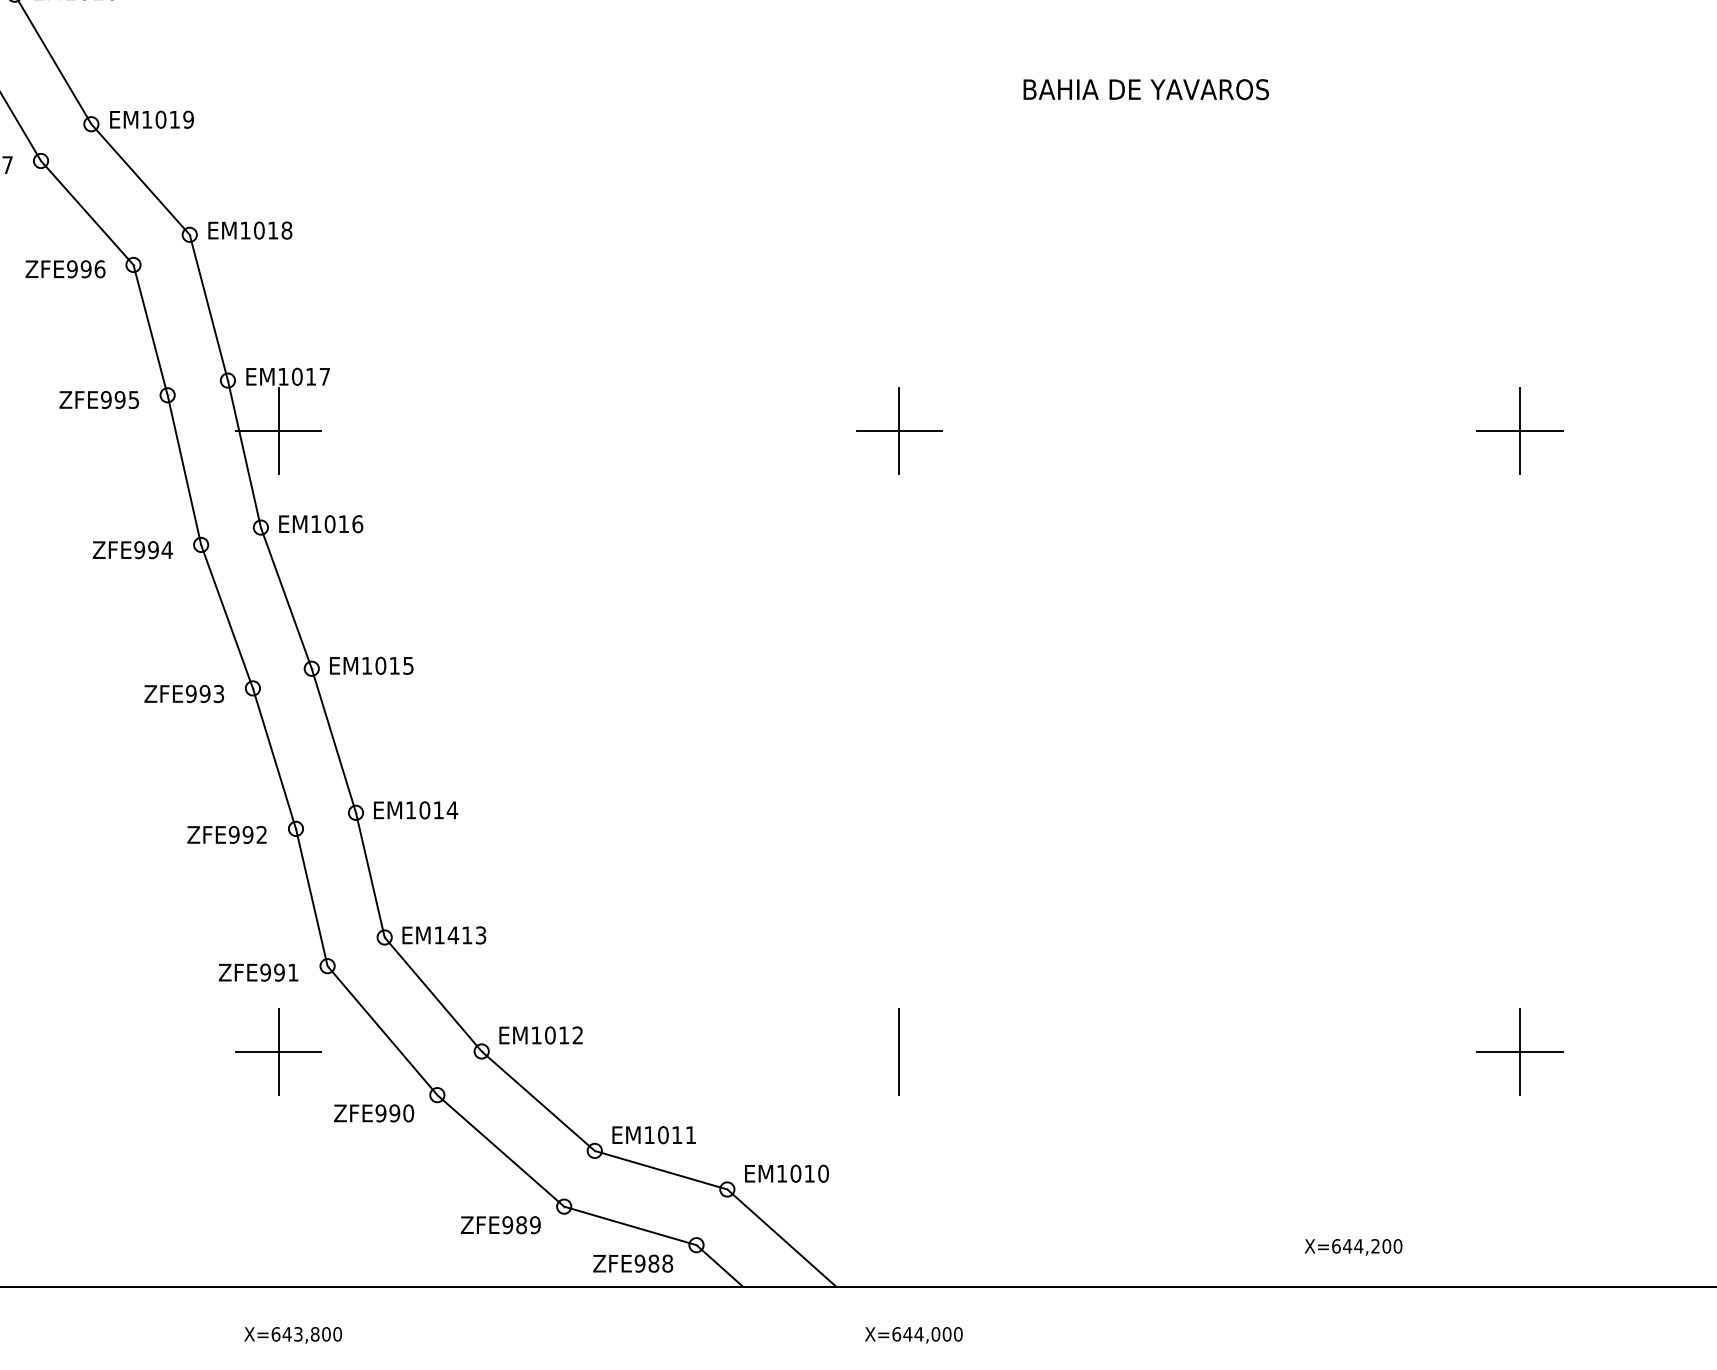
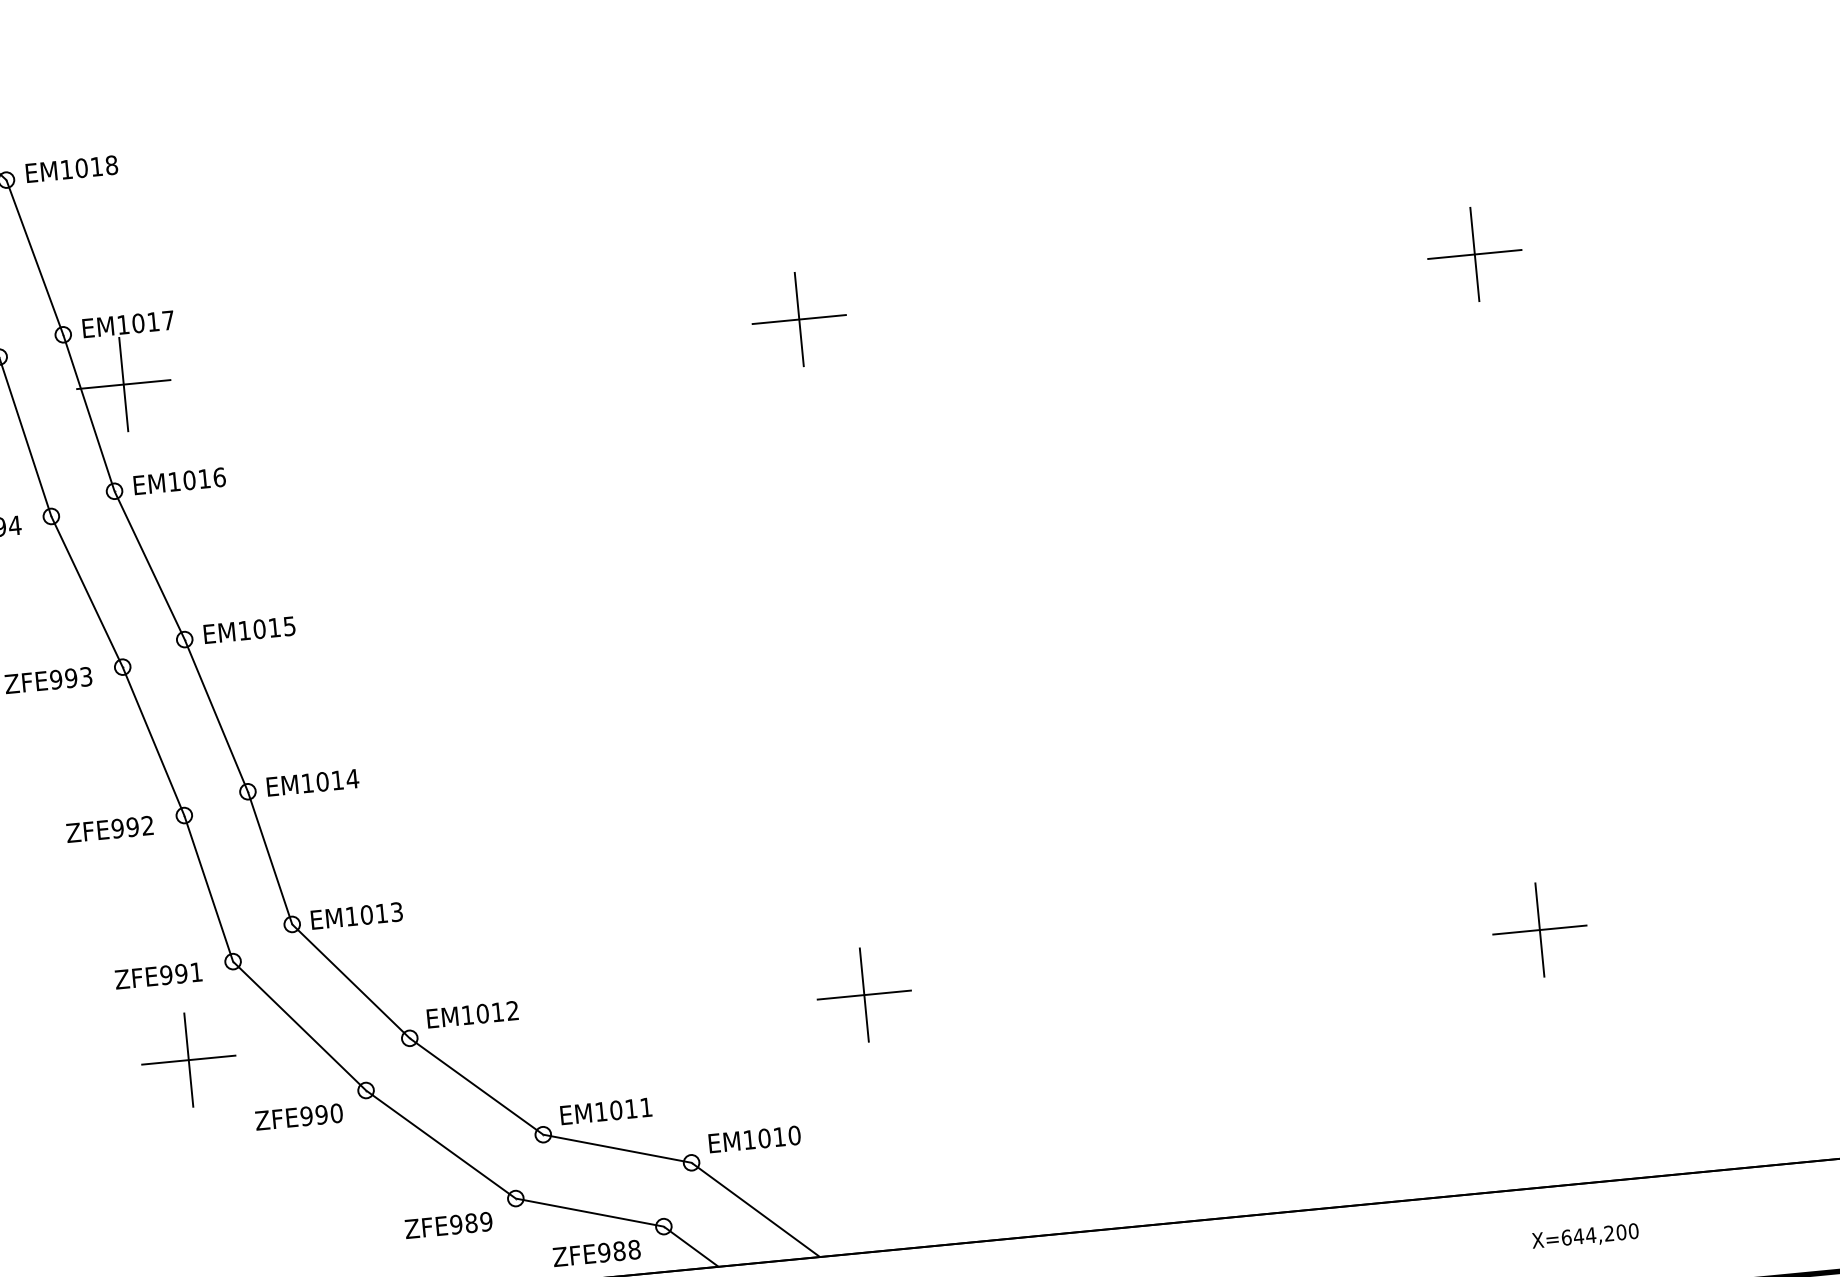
text: (453, 935) -> (366, 915), EM1413 -> EM1013
line: (899, 1051) -> (864, 994), added
text: (1353, 1247) -> (1585, 1237), moved

